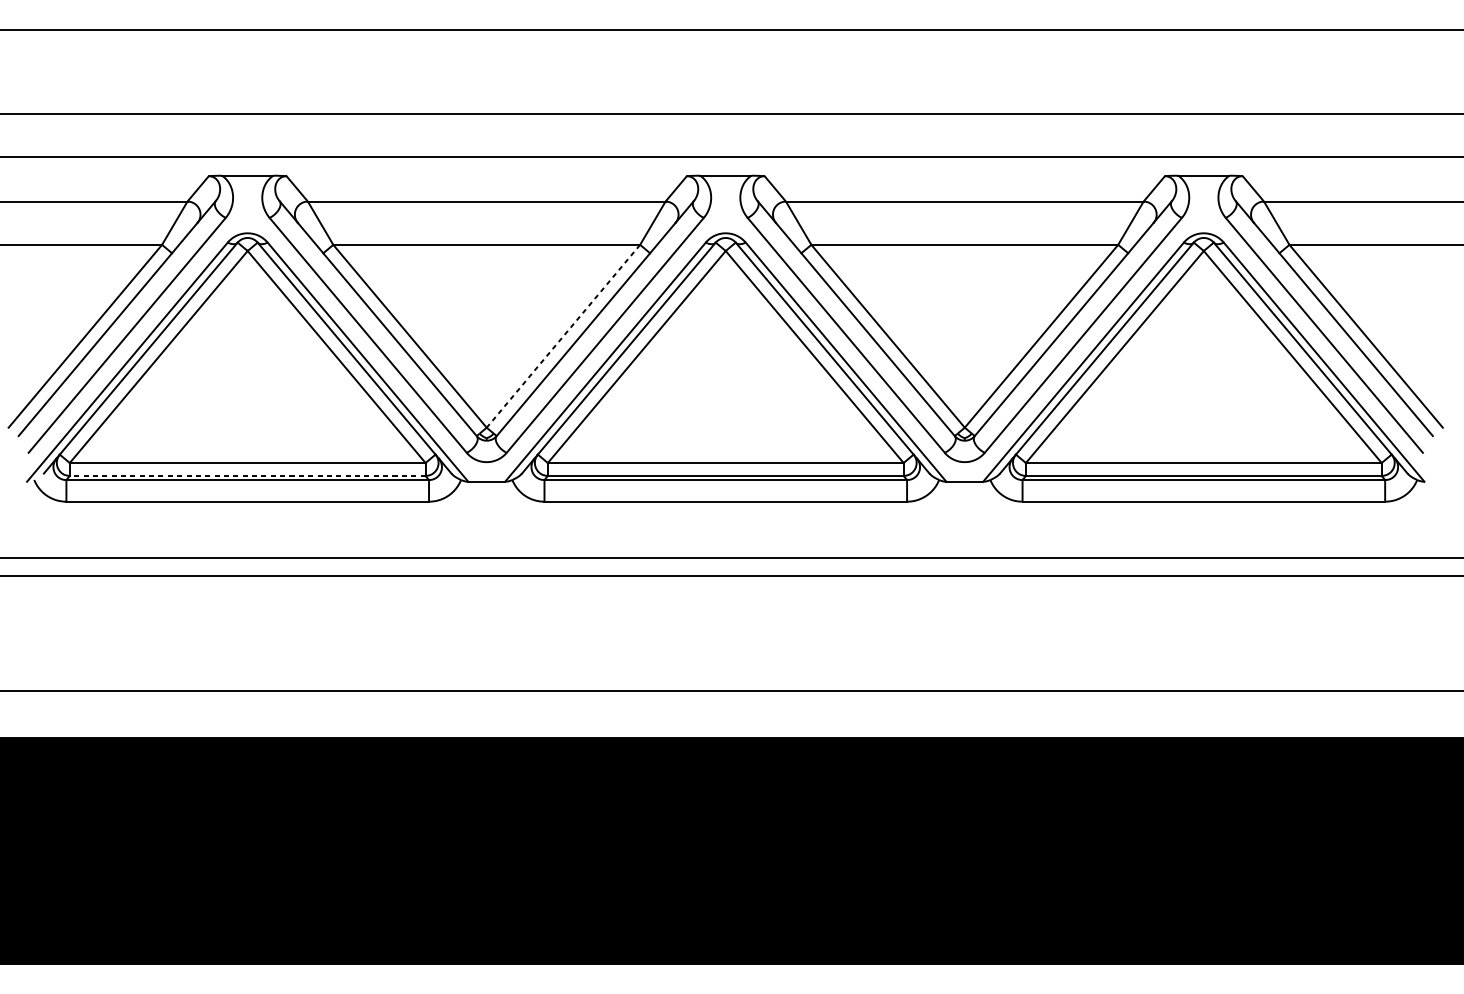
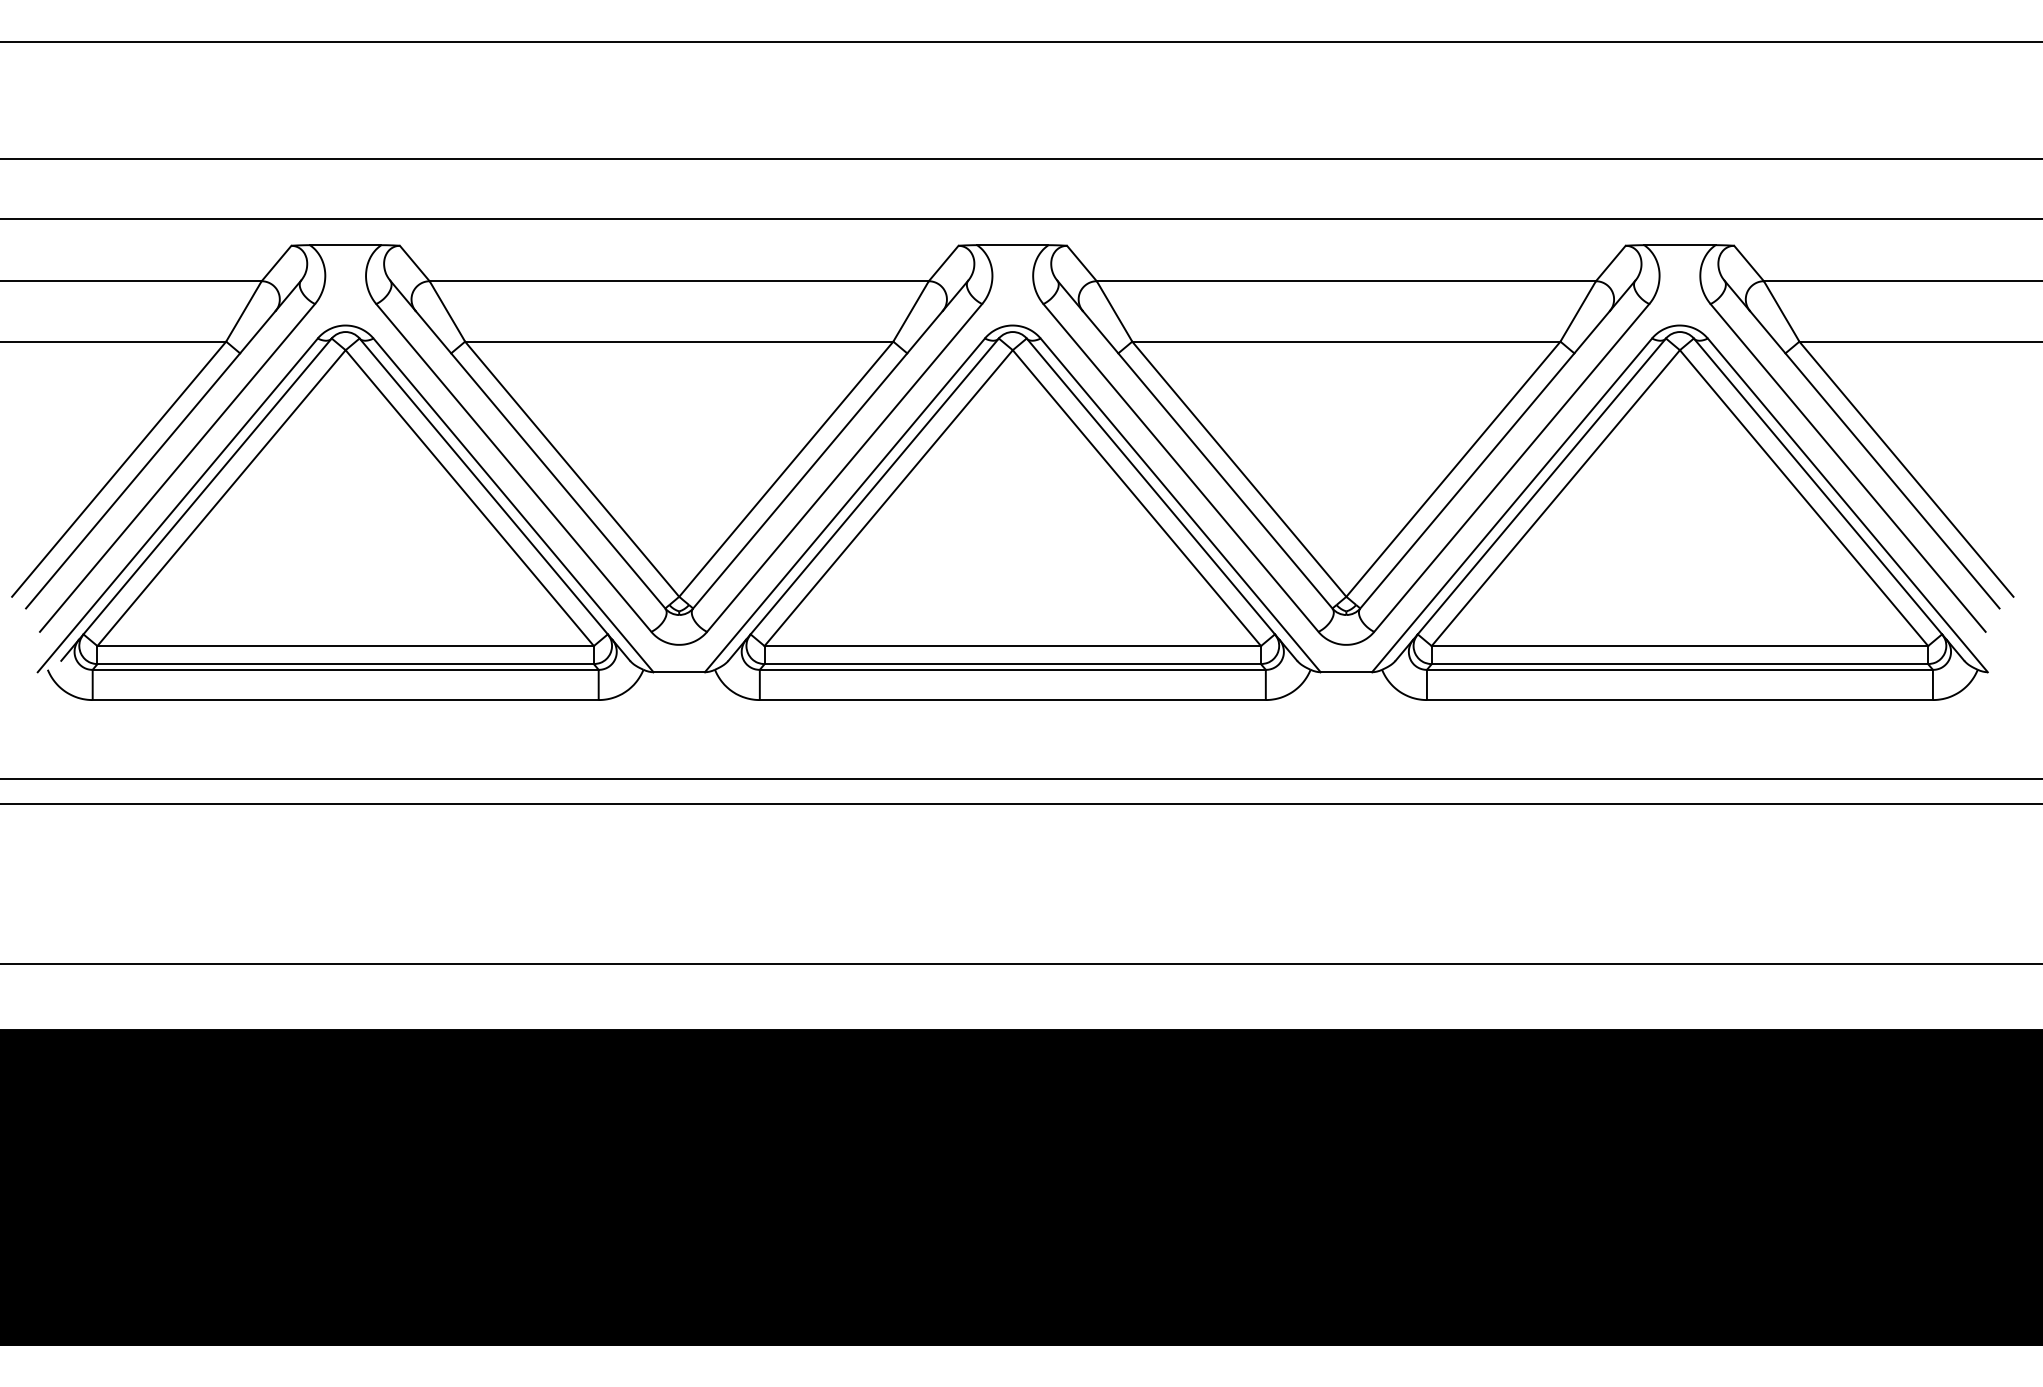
line: (563, 336) -> (786, 469), dashed -> solid
line: (247, 476) -> (345, 664), dashed -> solid

